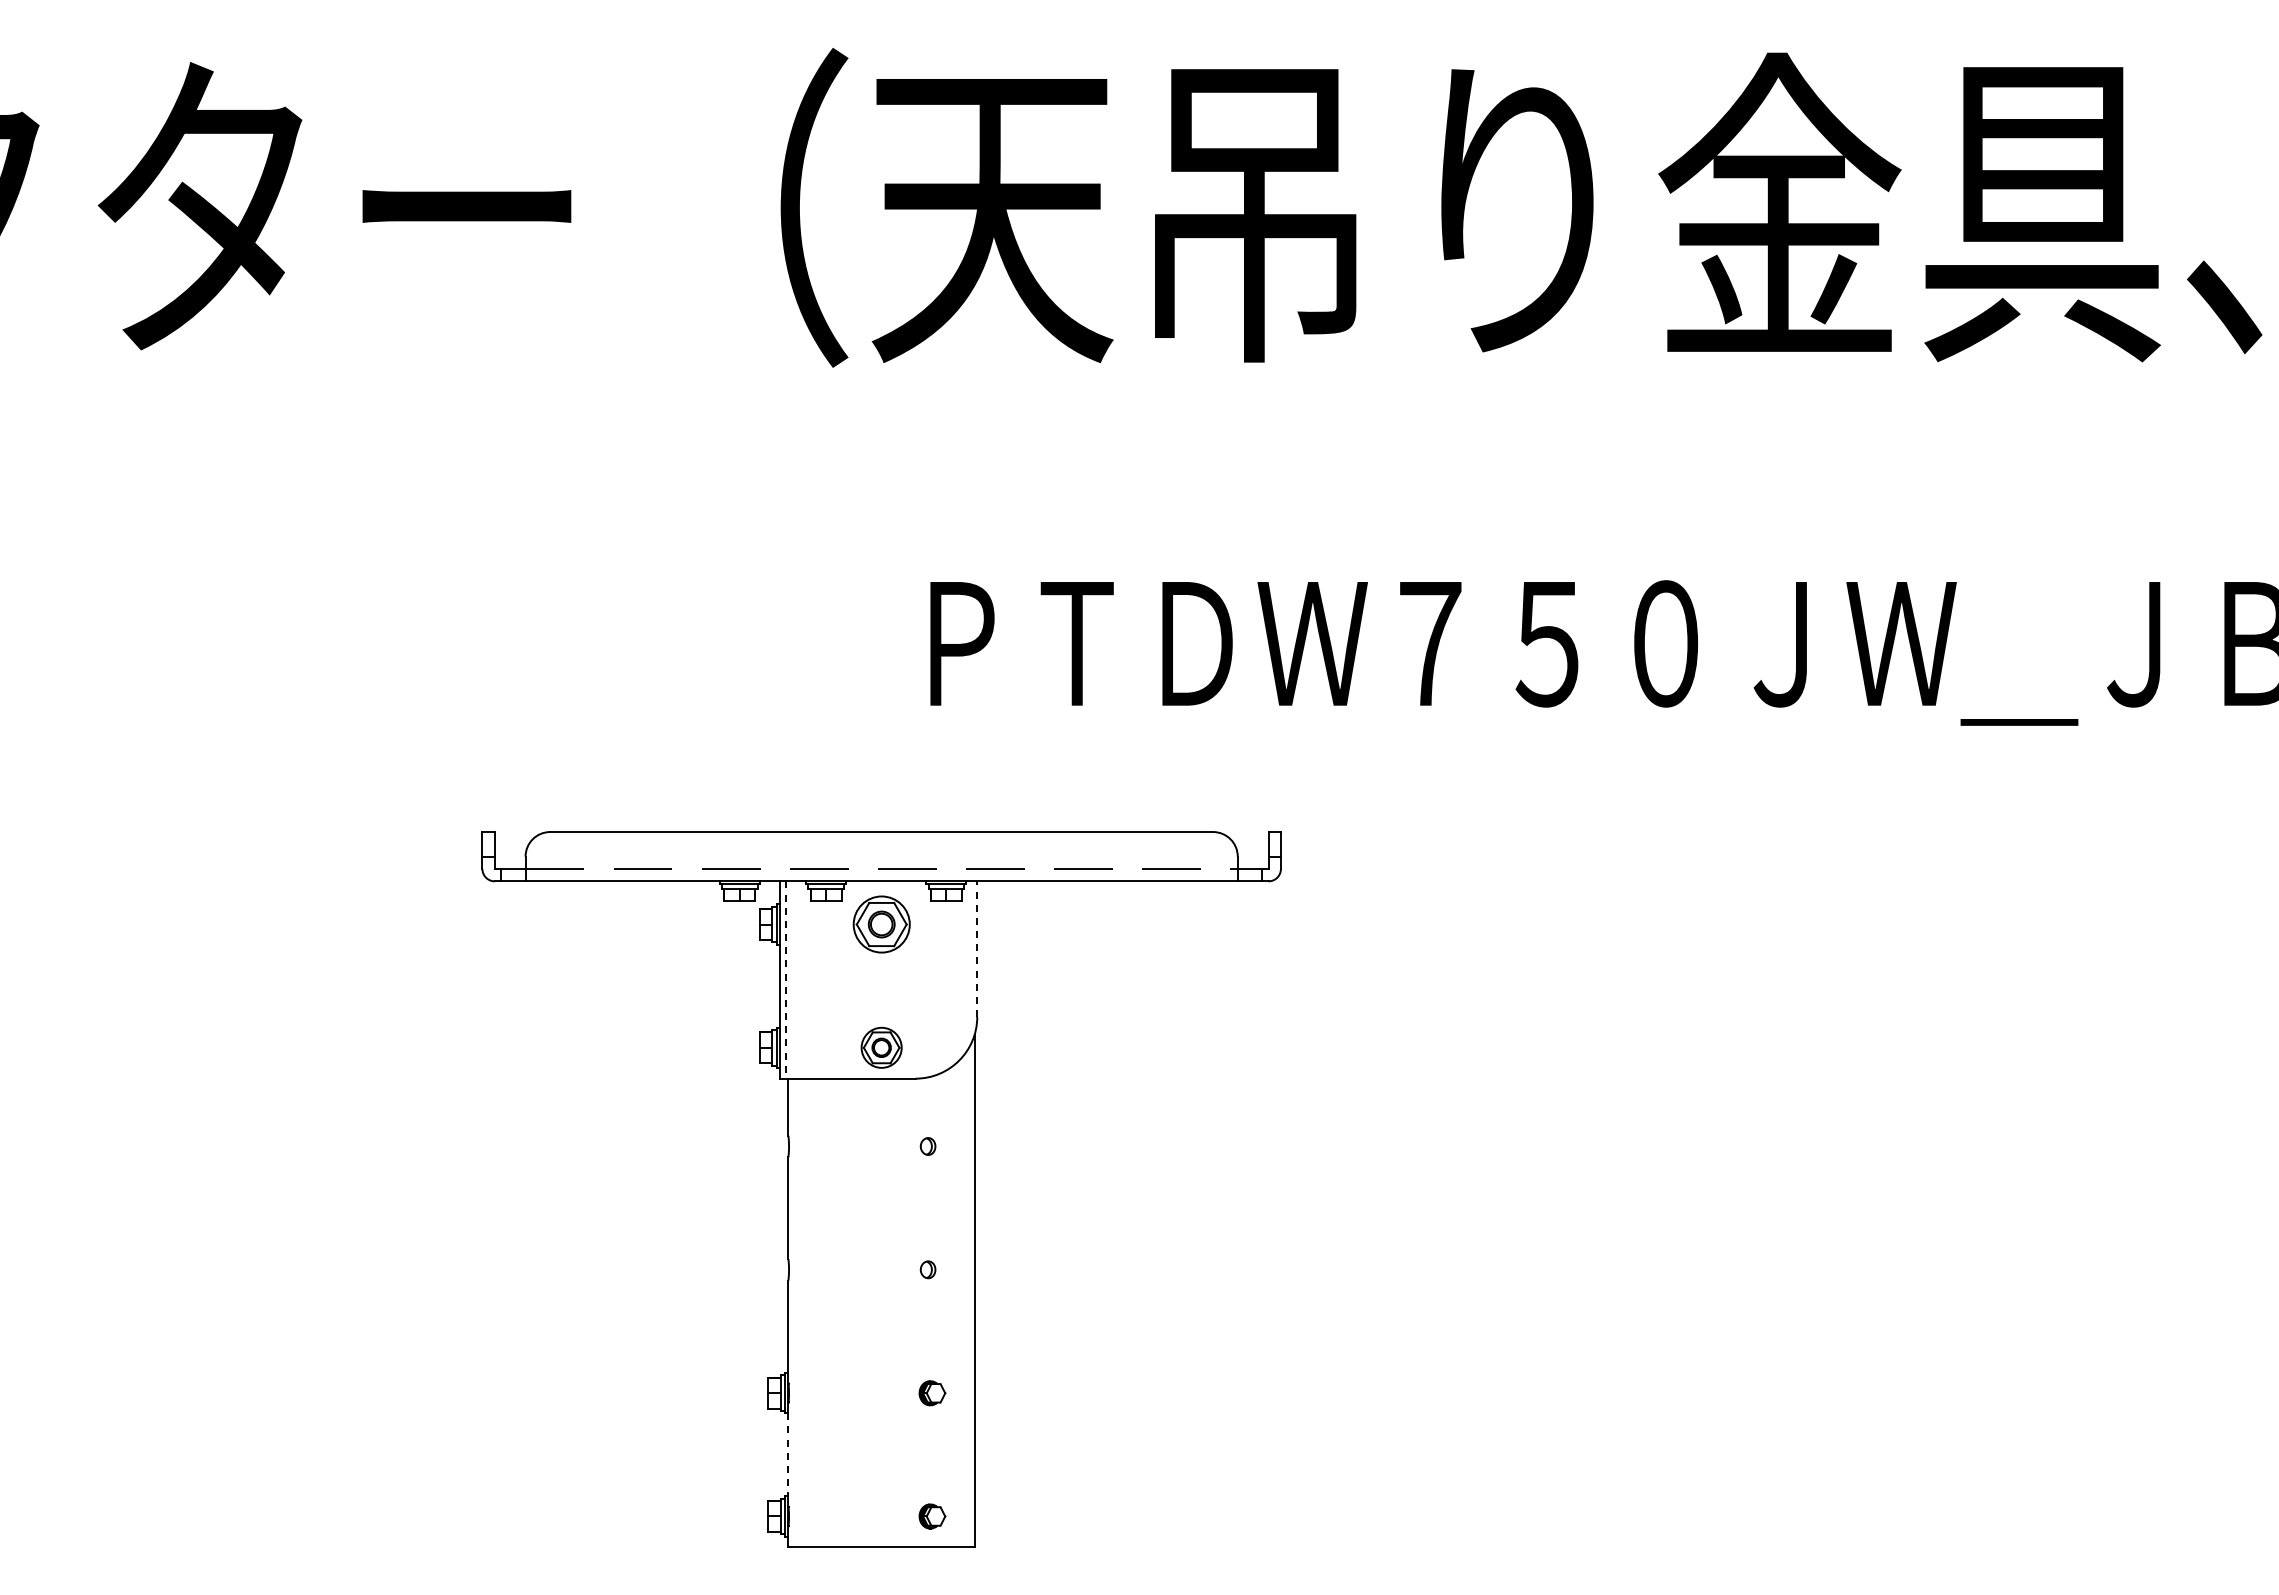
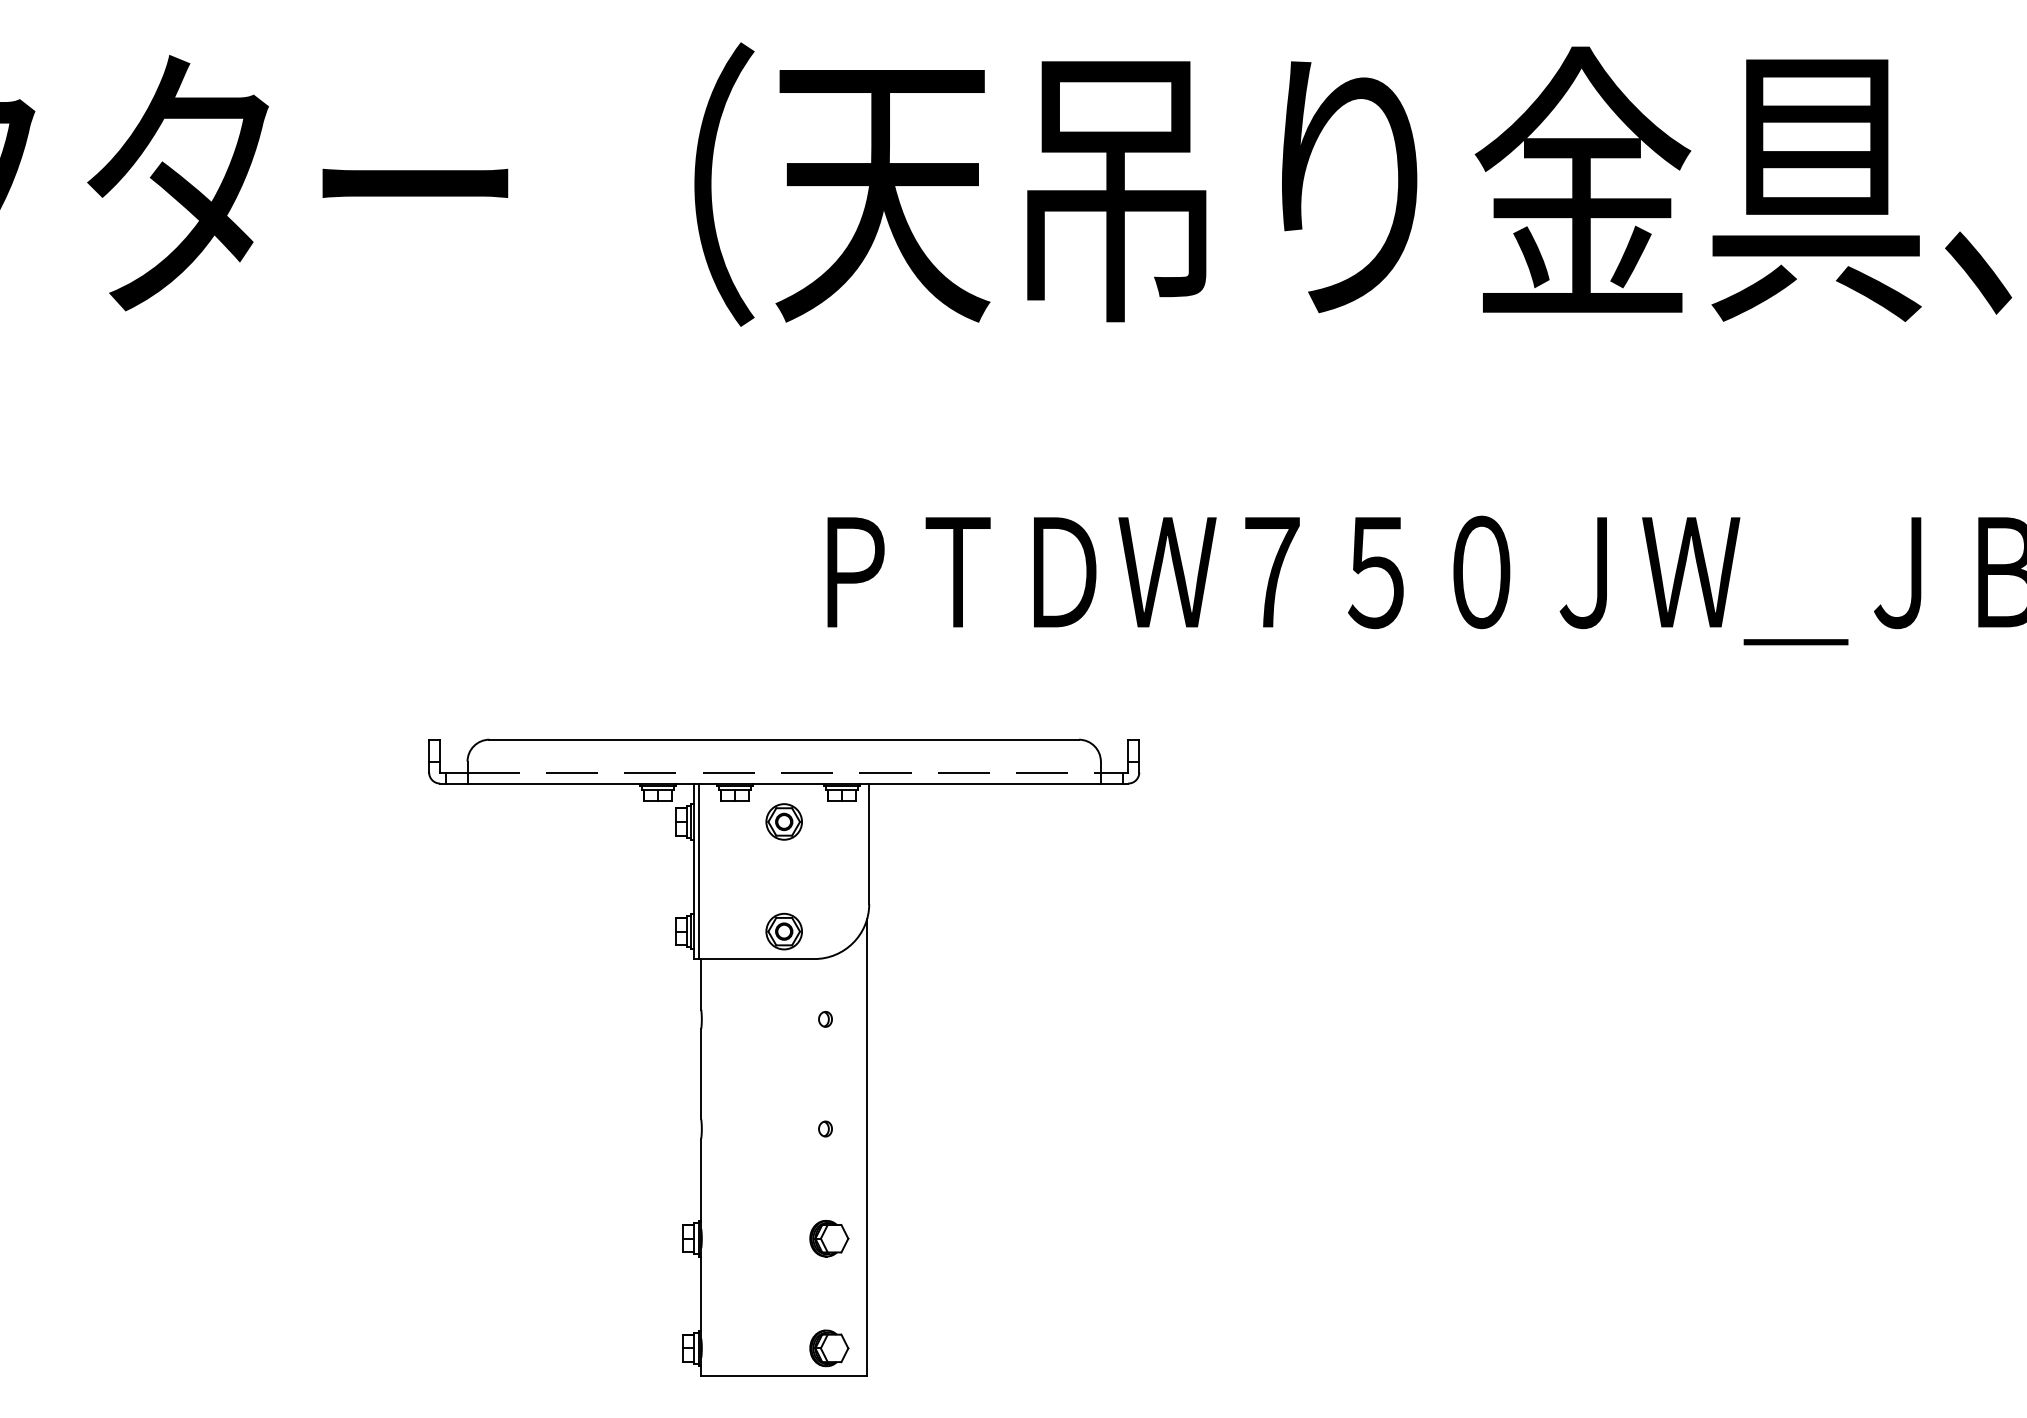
part: (881, 924) -> (784, 821), size x0.71
line: (977, 949) -> (869, 844), dashed -> solid
line: (786, 980) -> (699, 871), dashed -> solid
part: (932, 1393) -> (829, 1239), size x1.67
line: (788, 1454) -> (701, 1293), dashed -> solid
part: (932, 1516) -> (829, 1348), size x1.67

